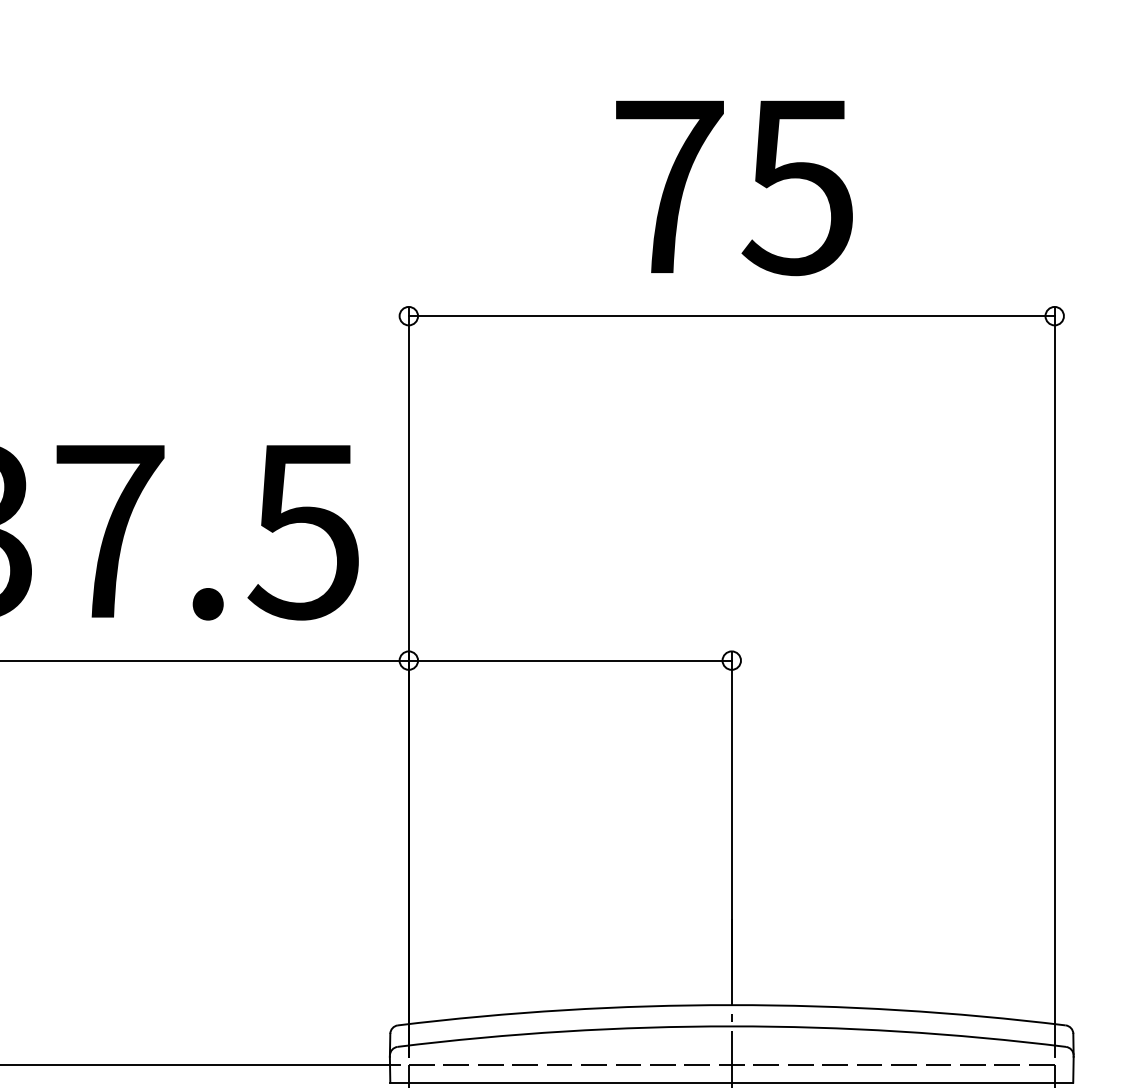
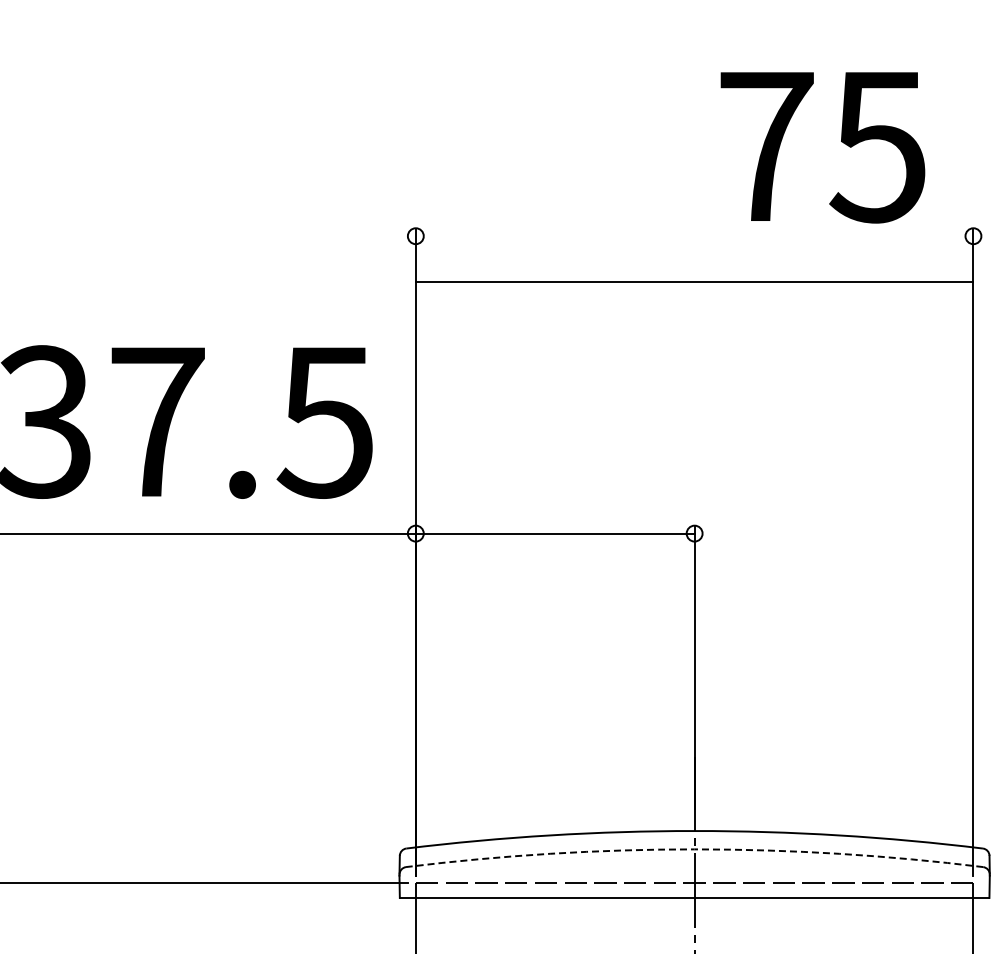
text: (733, 187) -> (822, 147), moved
line: (731, 316) -> (694, 282), moved
arc: (731, 1026) -> (694, 849), solid -> dashed

